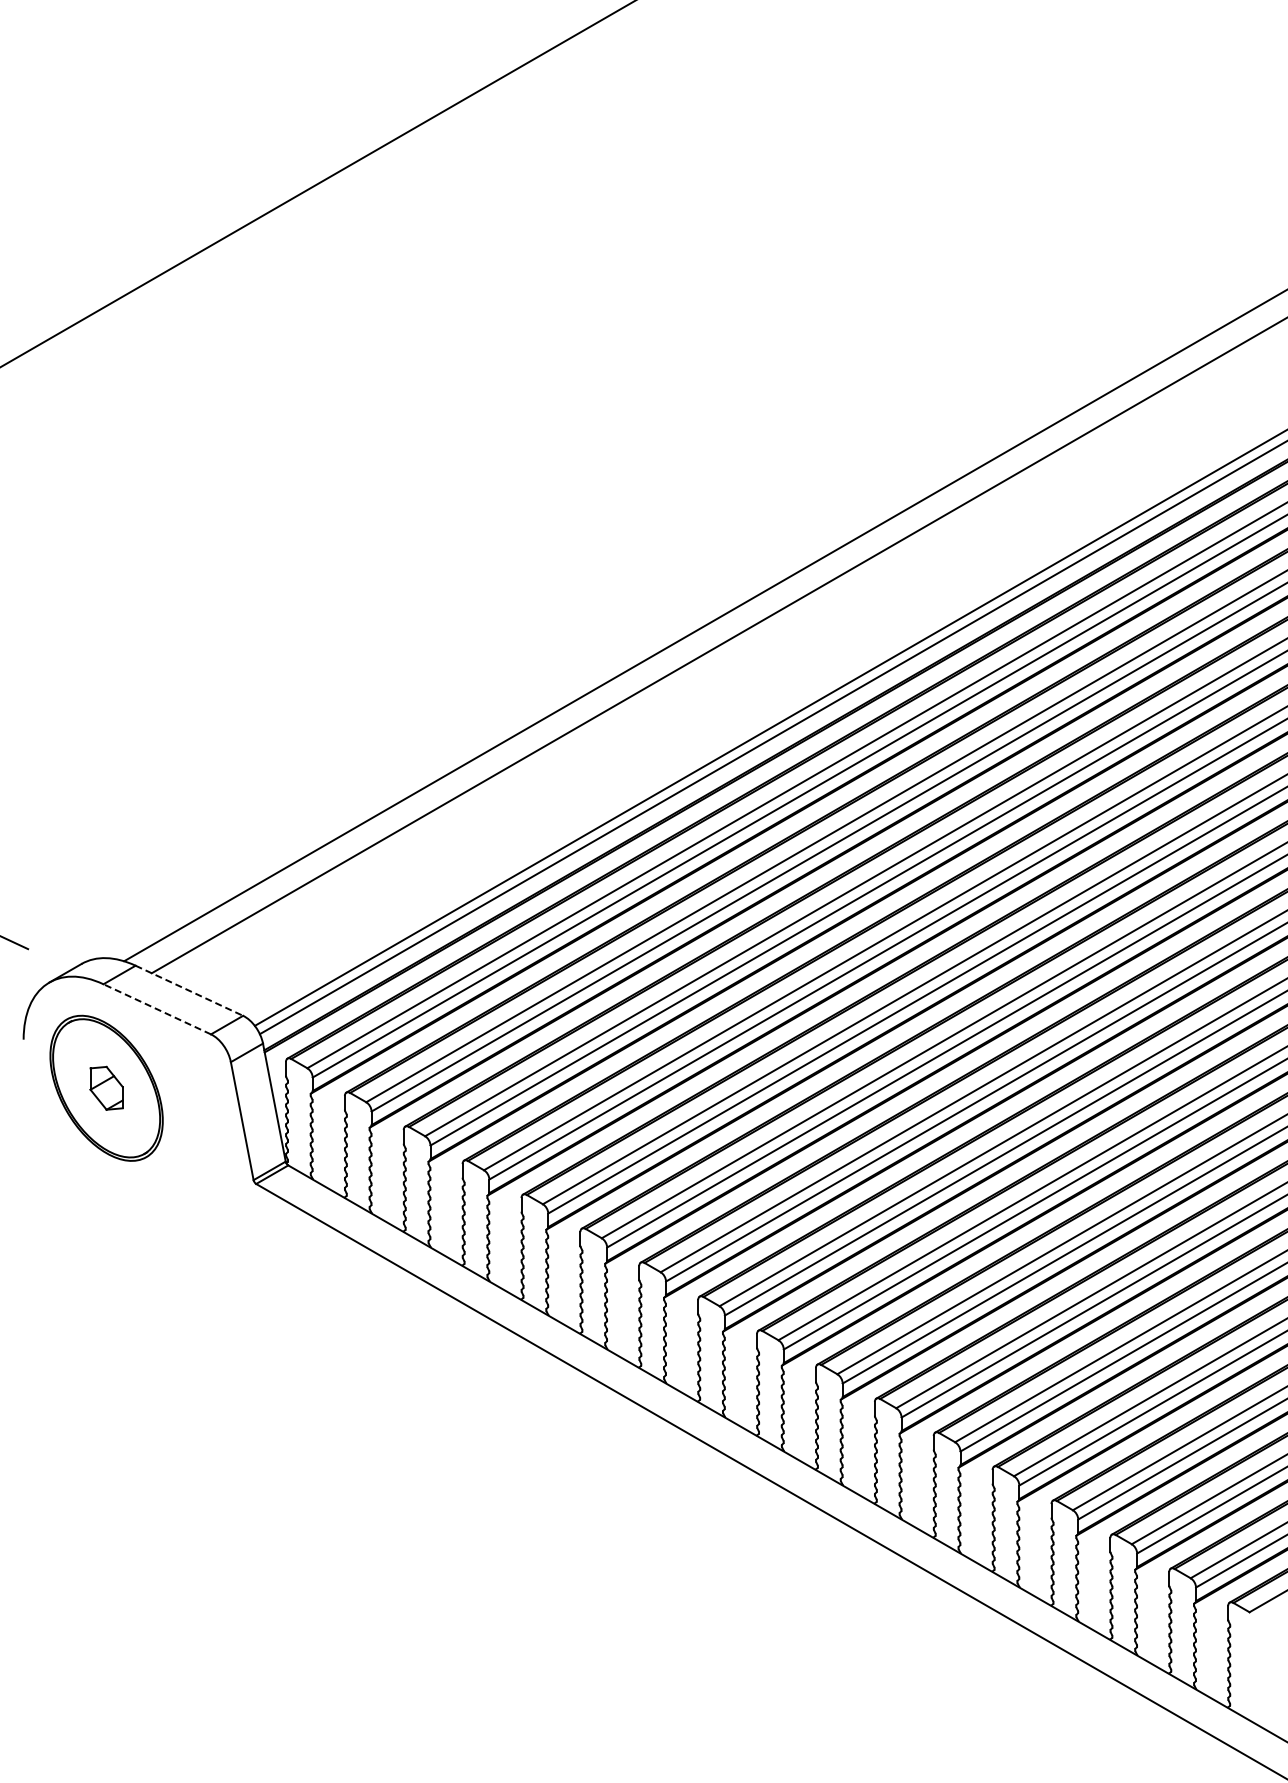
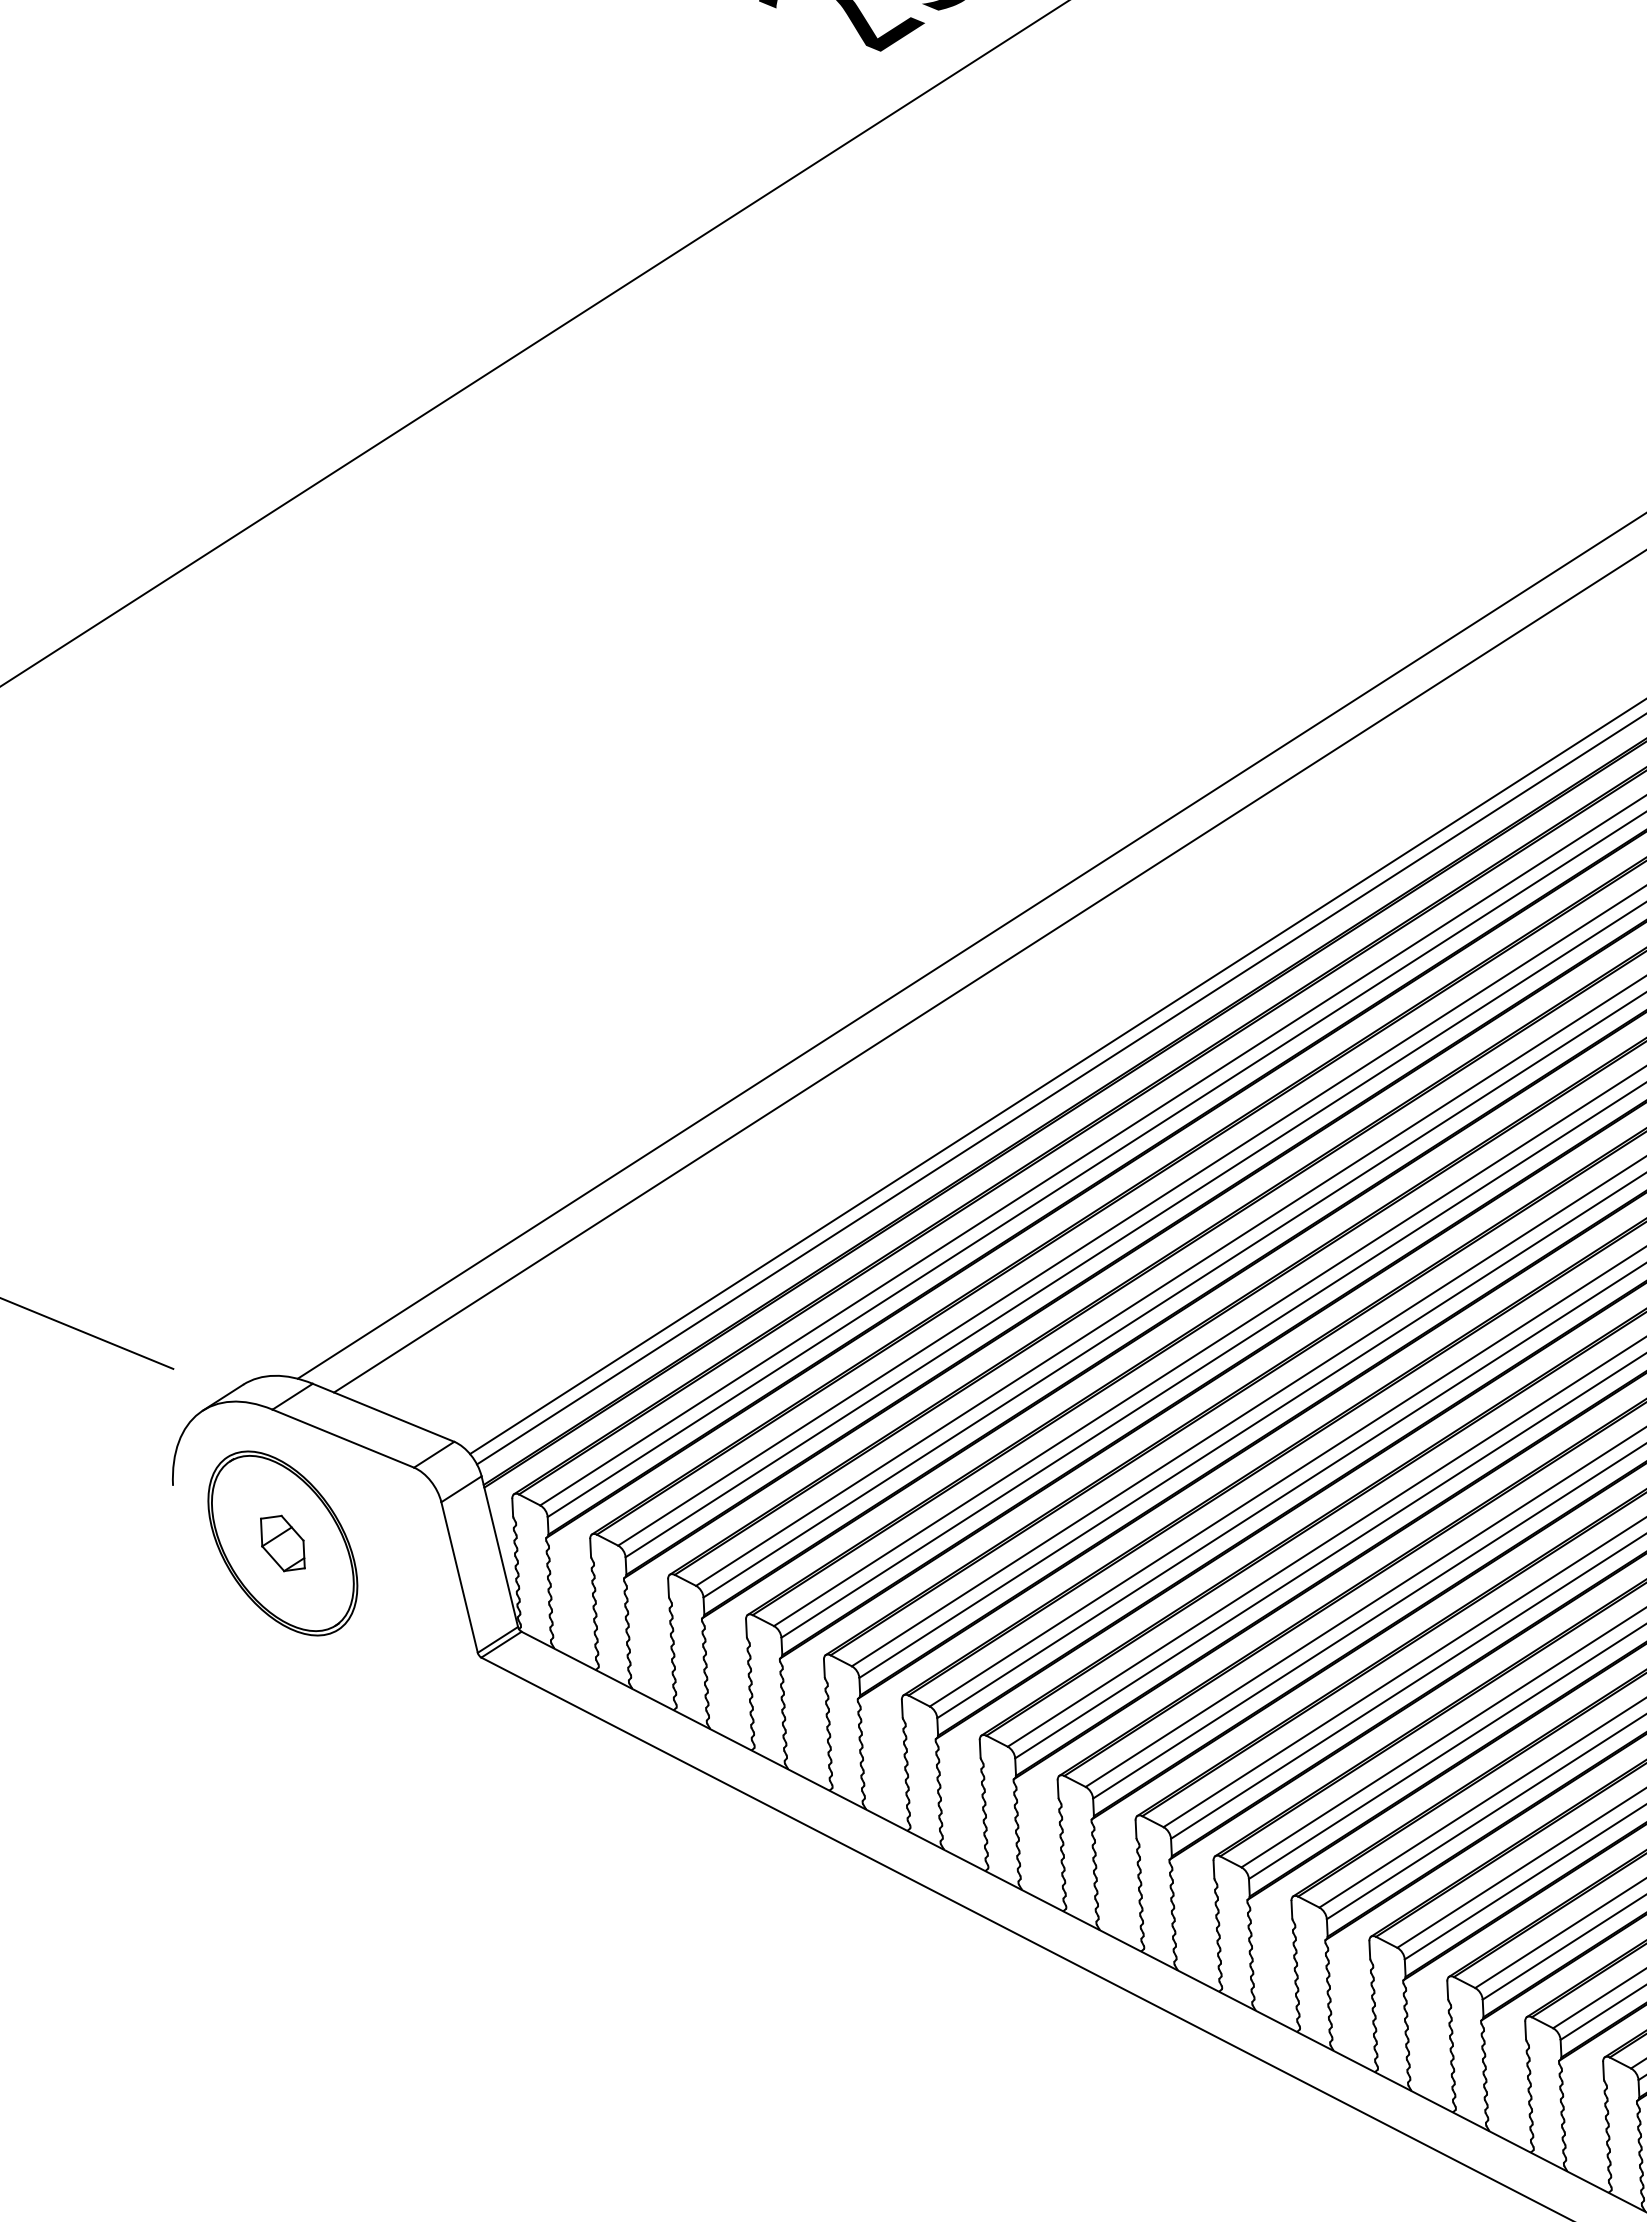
line: (189, 990) -> (383, 1412), dashed -> solid
line: (156, 1009) -> (342, 1438), dashed -> solid

